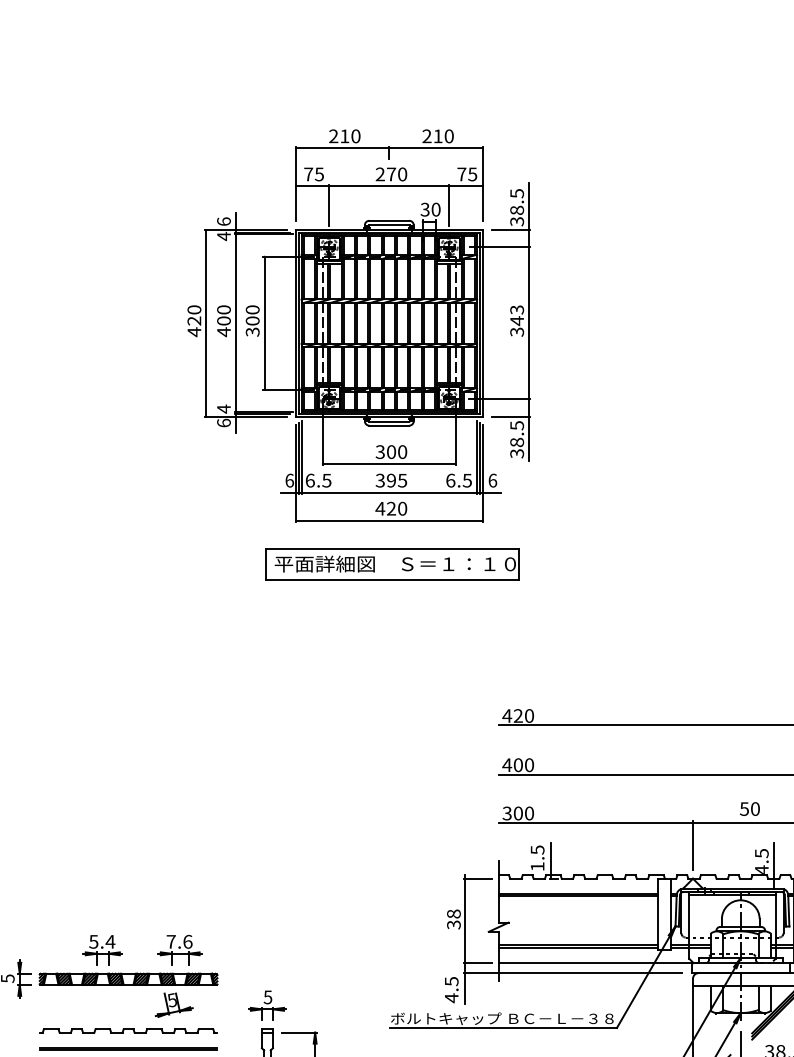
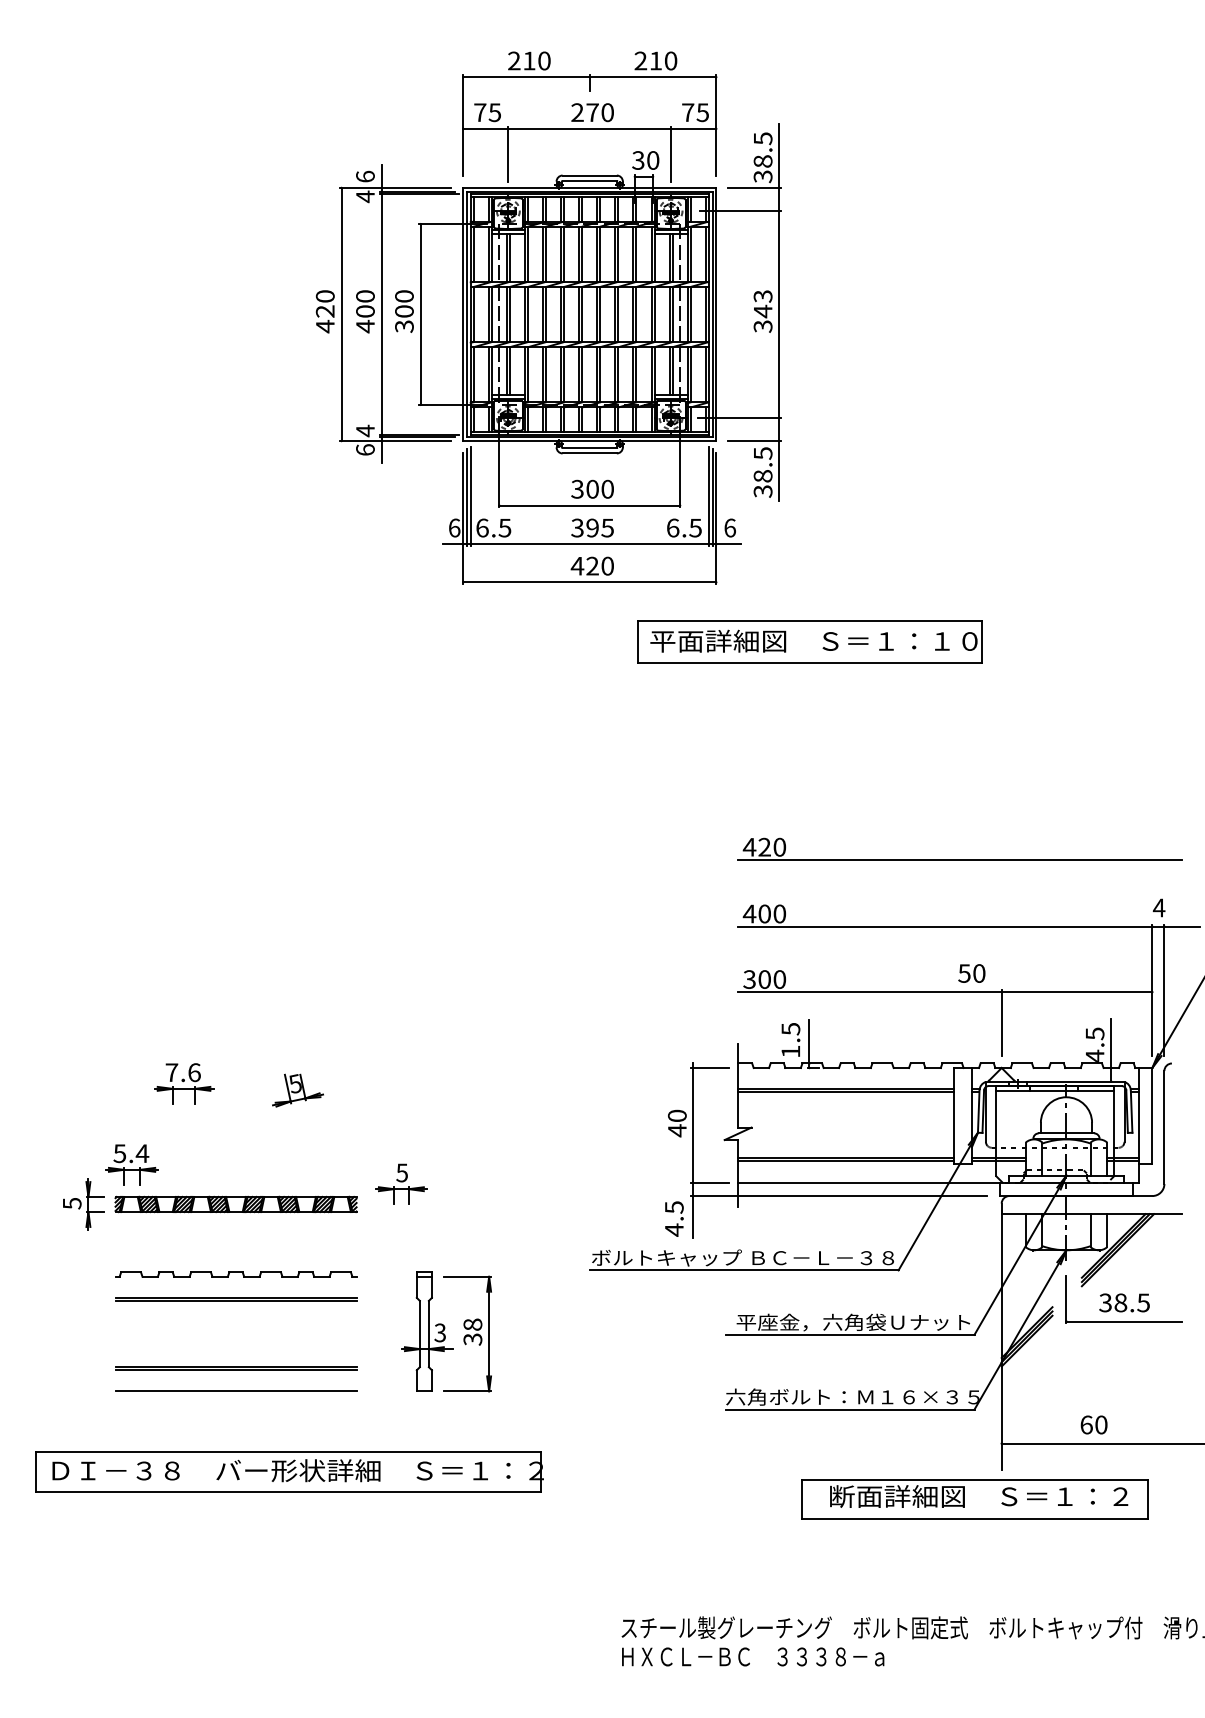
part: (392, 564) -> (809, 641), moved
text: (749, 809) -> (971, 973), moved
text: (454, 919) -> (677, 1123), 38 -> 40
part: (102, 949) -> (131, 1164), moved
part: (180, 949) -> (184, 1083), moved
part: (173, 1005) -> (297, 1090), moved
part: (267, 1005) -> (401, 1183), moved

